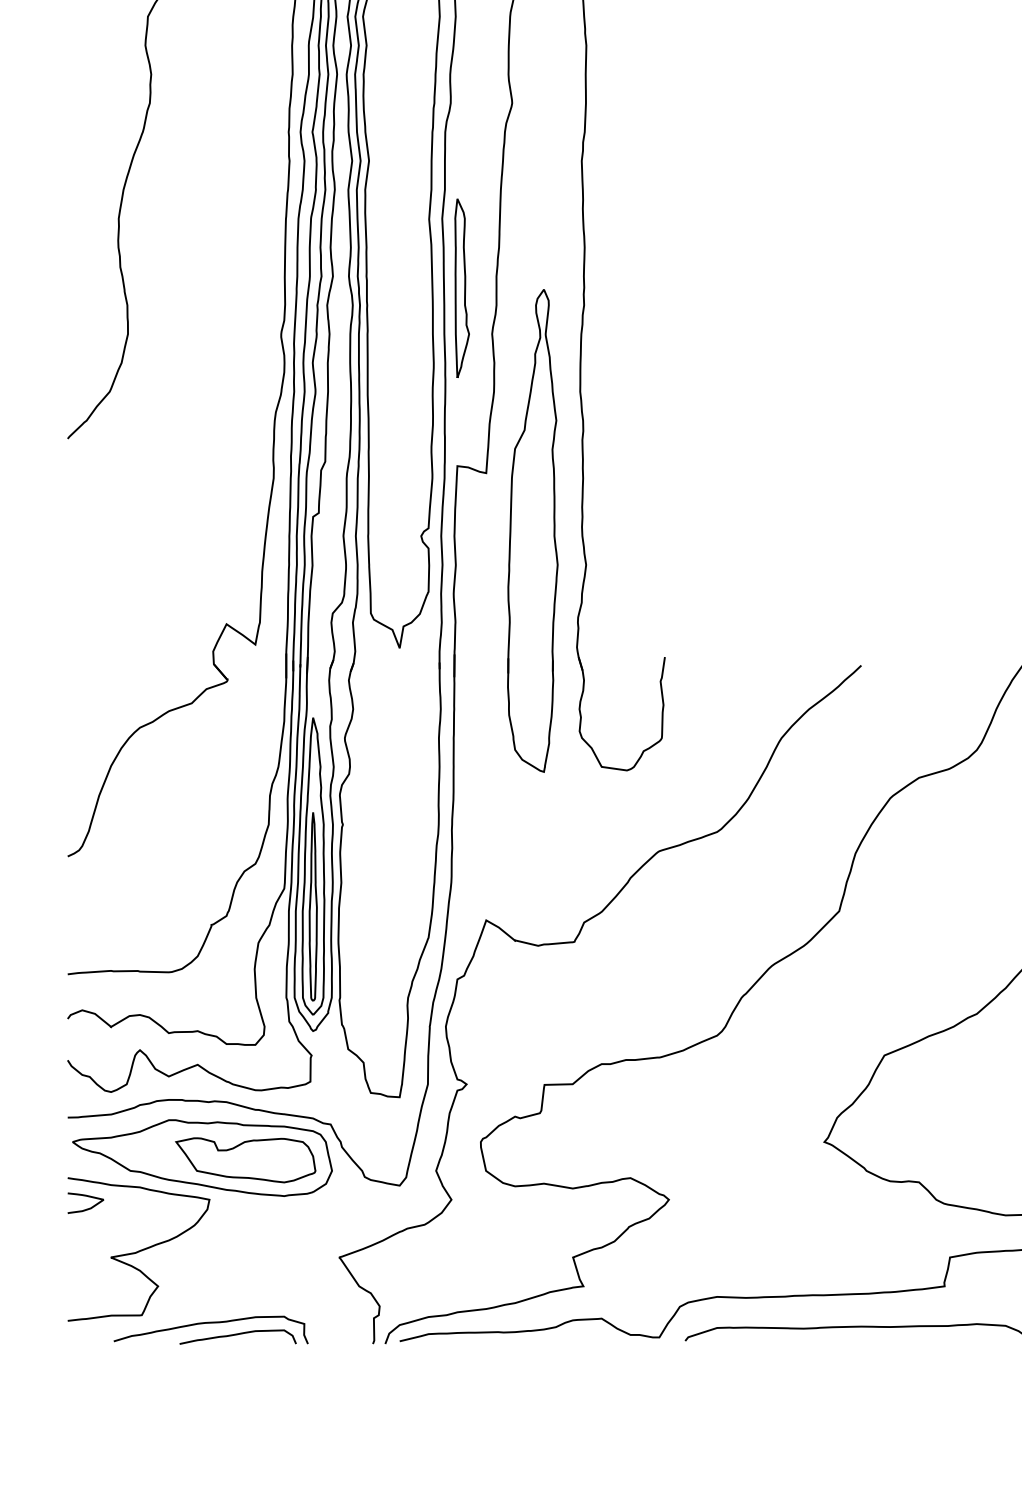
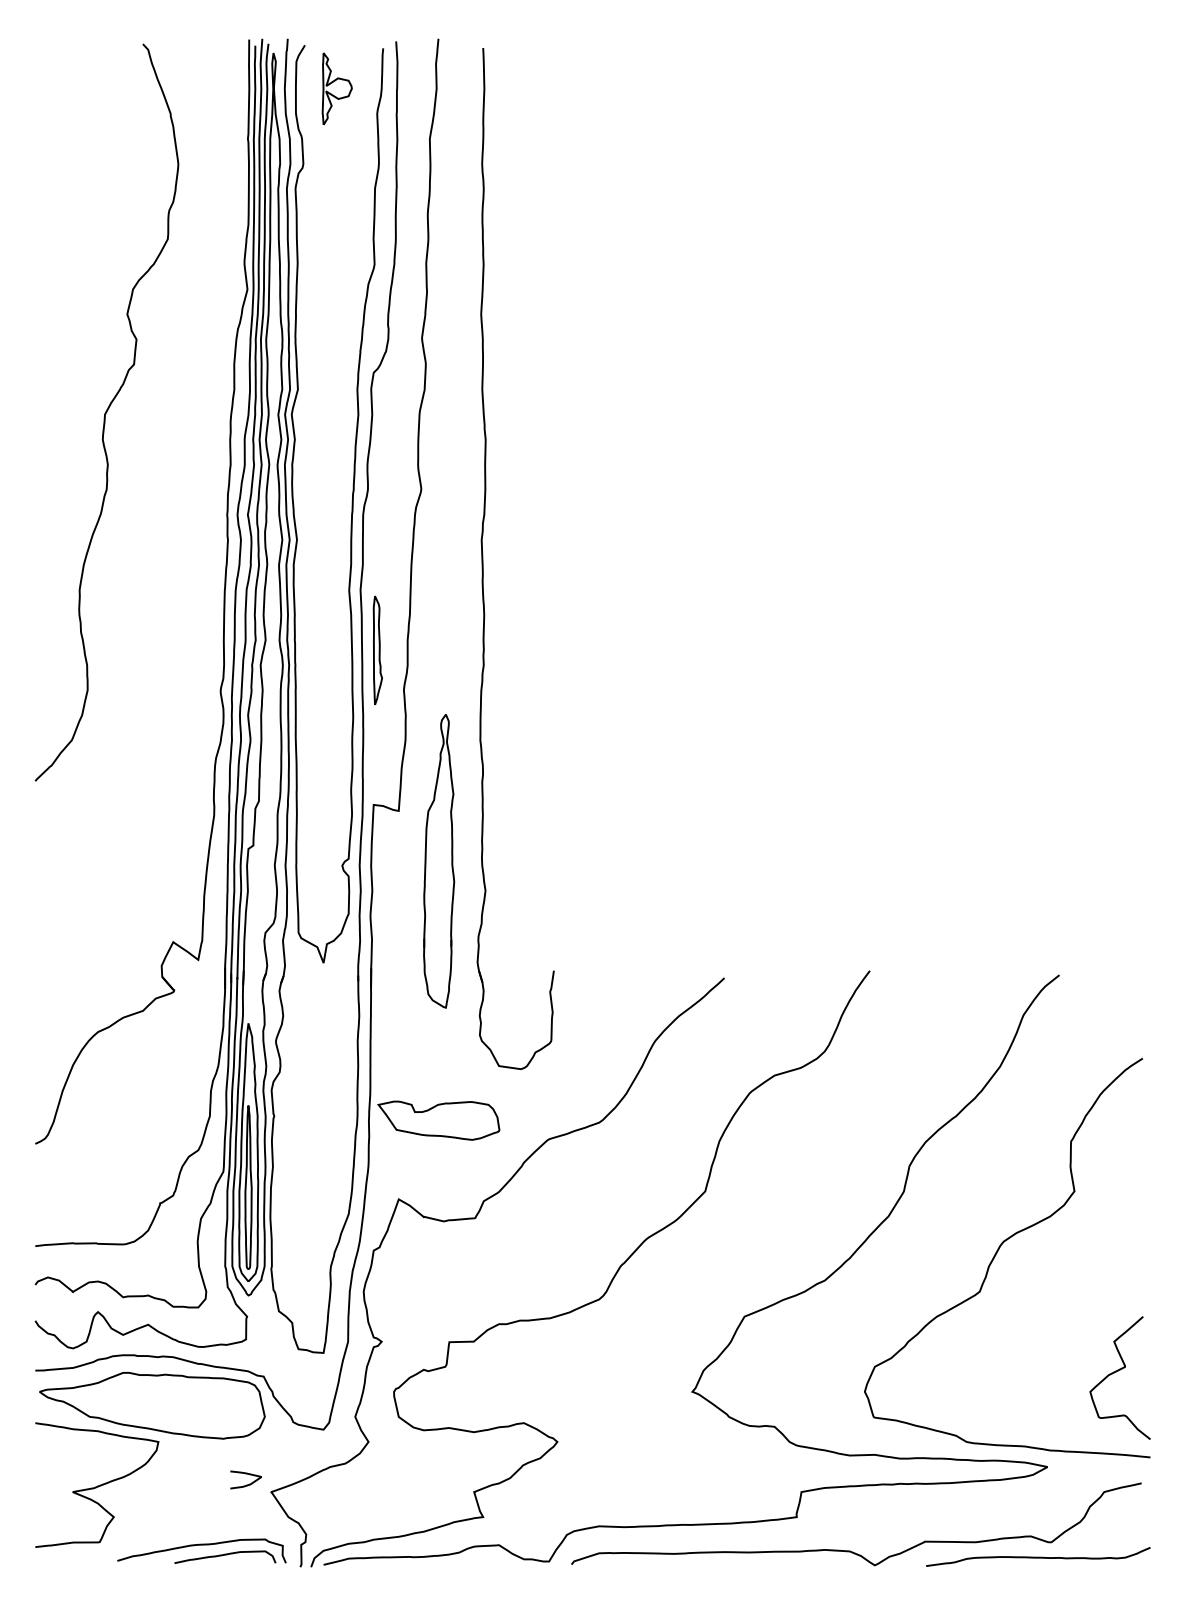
part: (461, 288) -> (377, 650), size x0.7
part: (532, 531) -> (438, 861), size x0.7
part: (245, 1160) -> (438, 1120), moved
curve: (85, 1196) -> (245, 1474), moved
part: (210, 1329) -> (201, 1550), moved

